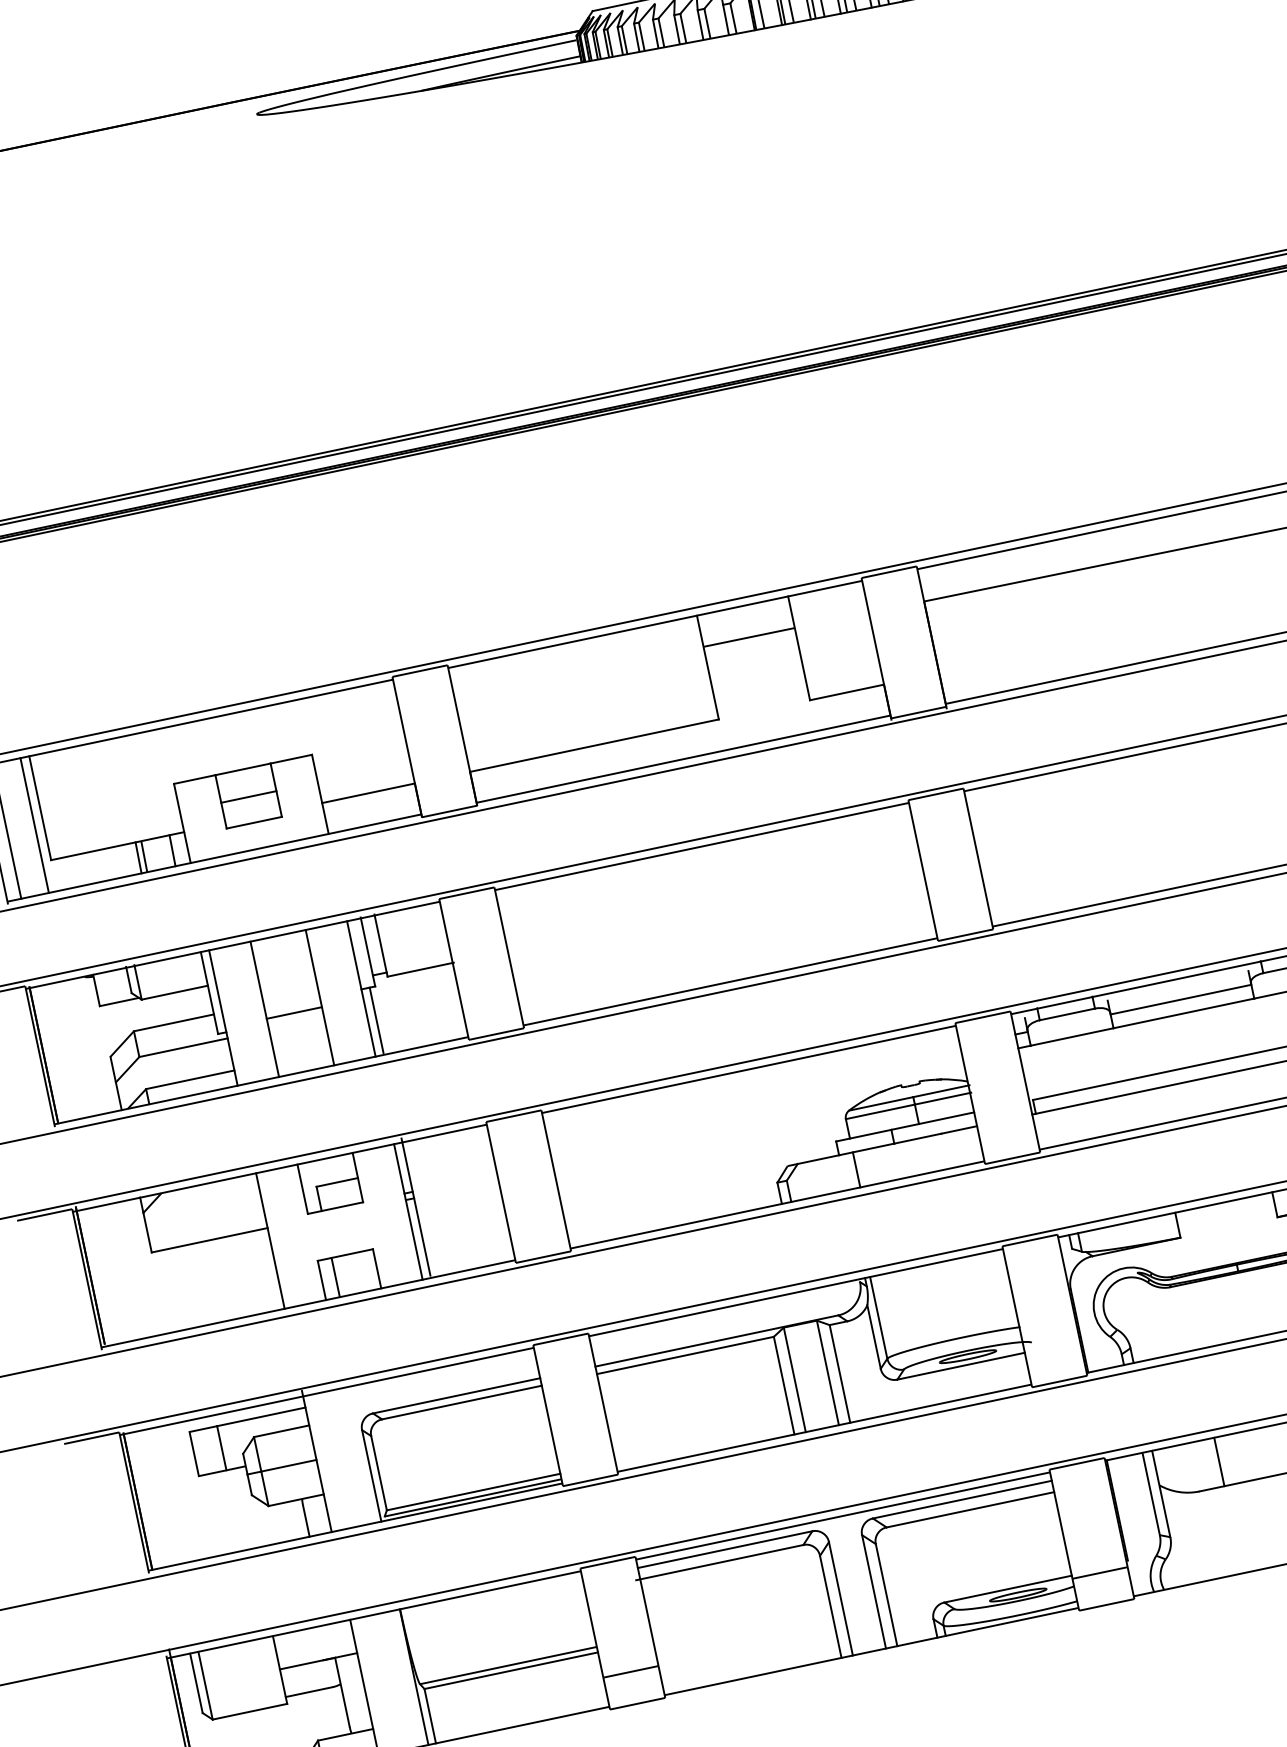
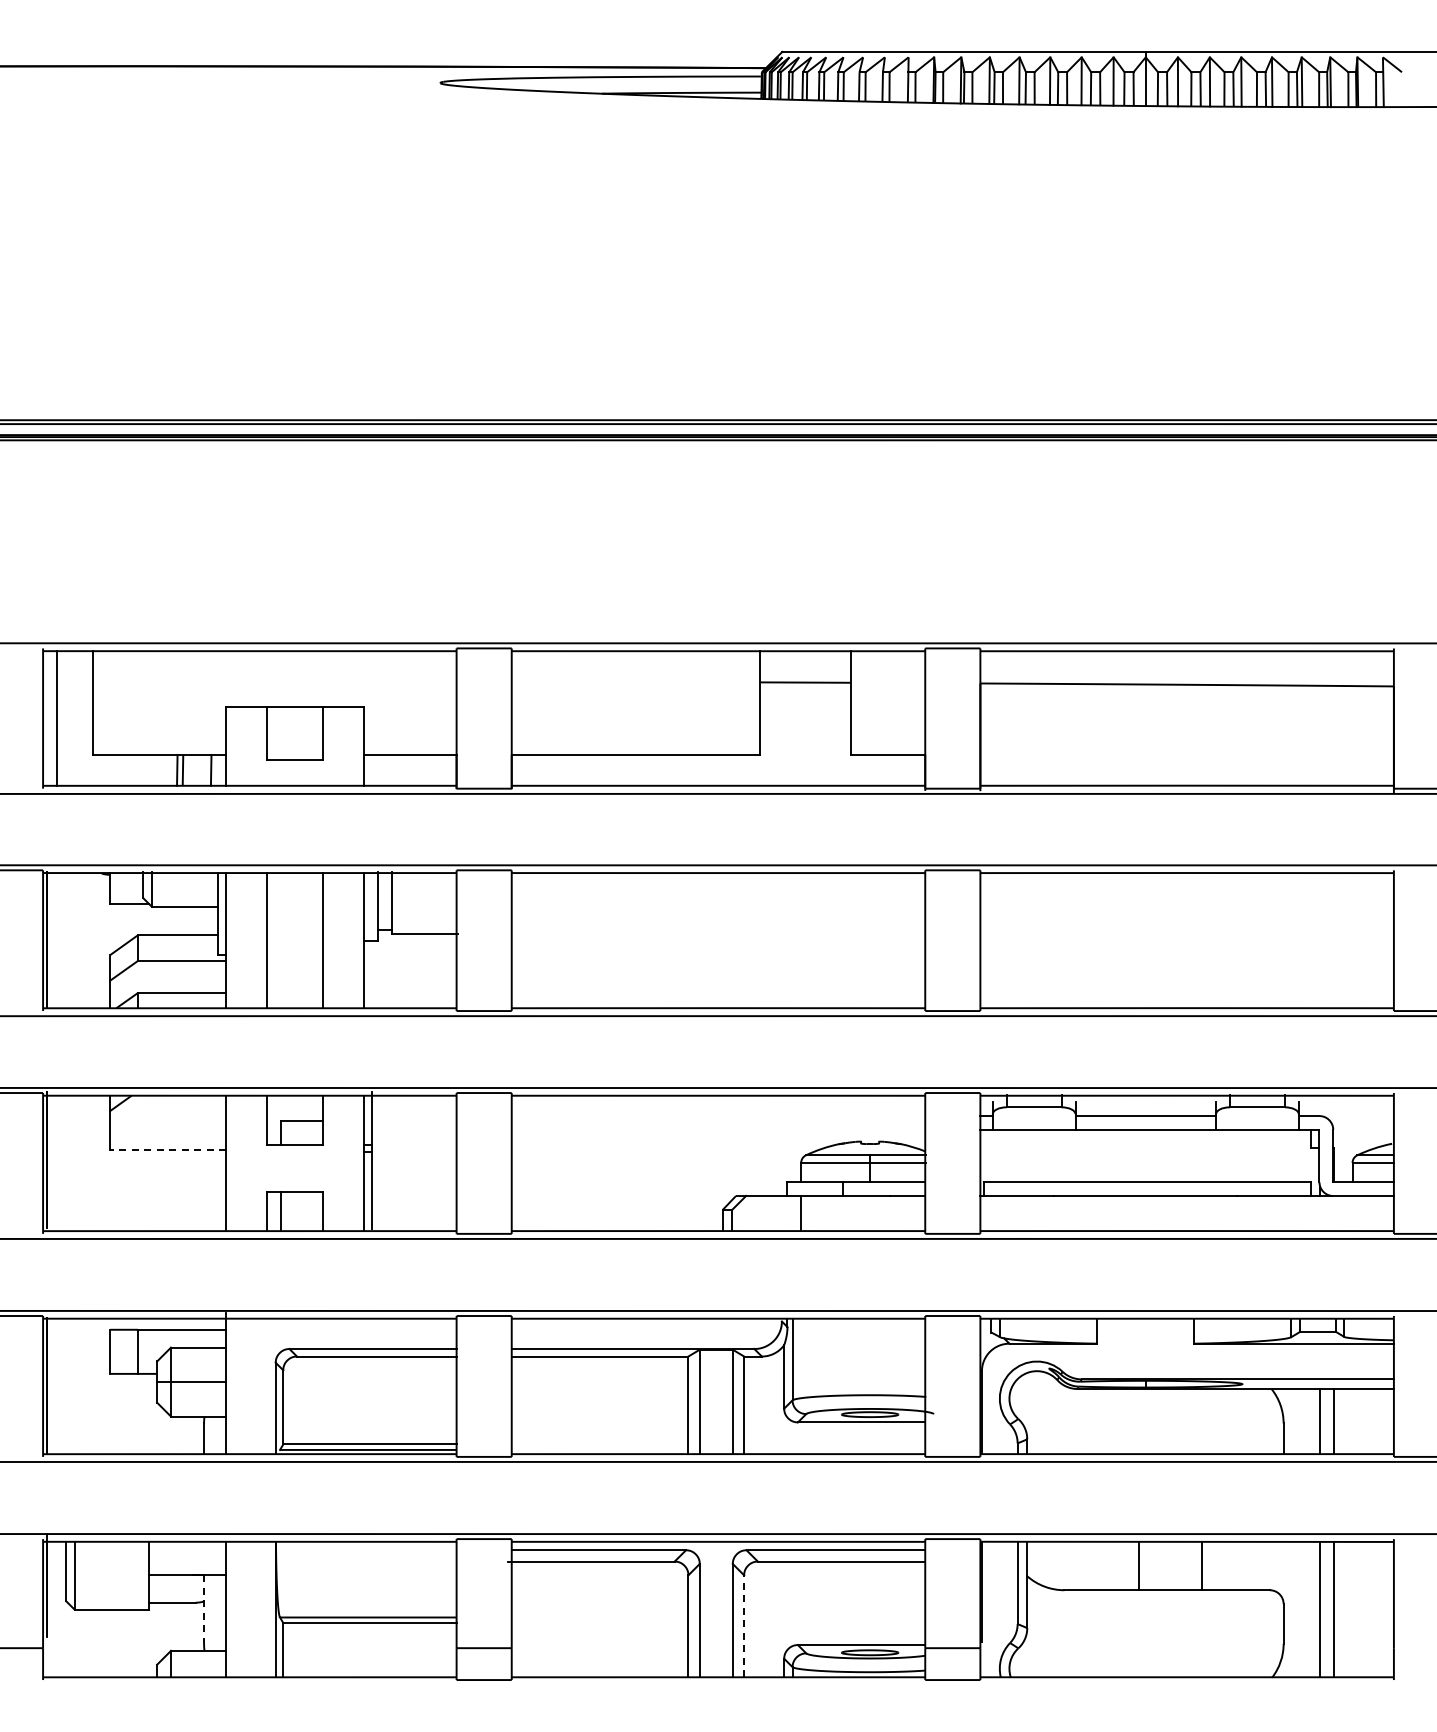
line: (248, 797) -> (294, 734), removed
line: (34, 825) -> (84, 718), removed
line: (293, 1013) -> (294, 950), removed
line: (376, 1020) -> (372, 973), removed
line: (209, 1240) -> (168, 1150), solid -> dashed
line: (1219, 1461) -> (1139, 1565), moved
line: (886, 1595) -> (744, 1626), solid -> dashed
line: (343, 1693) -> (204, 1610), solid -> dashed

